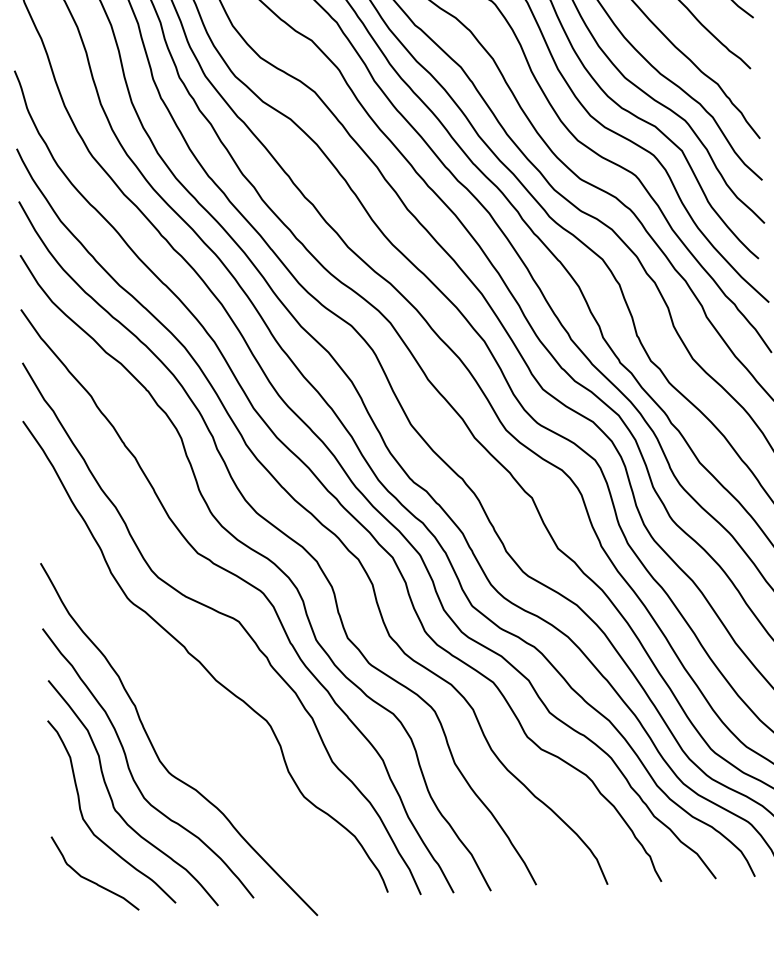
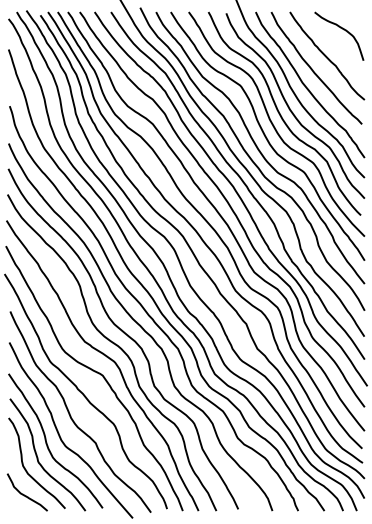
curve: (178, 708) -> (71, 415), added

